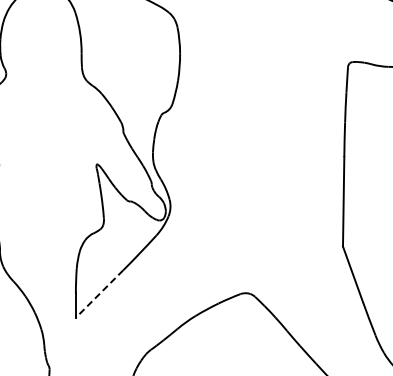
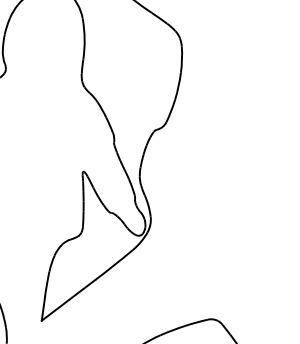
line: (99, 294) -> (68, 300), dashed -> solid

